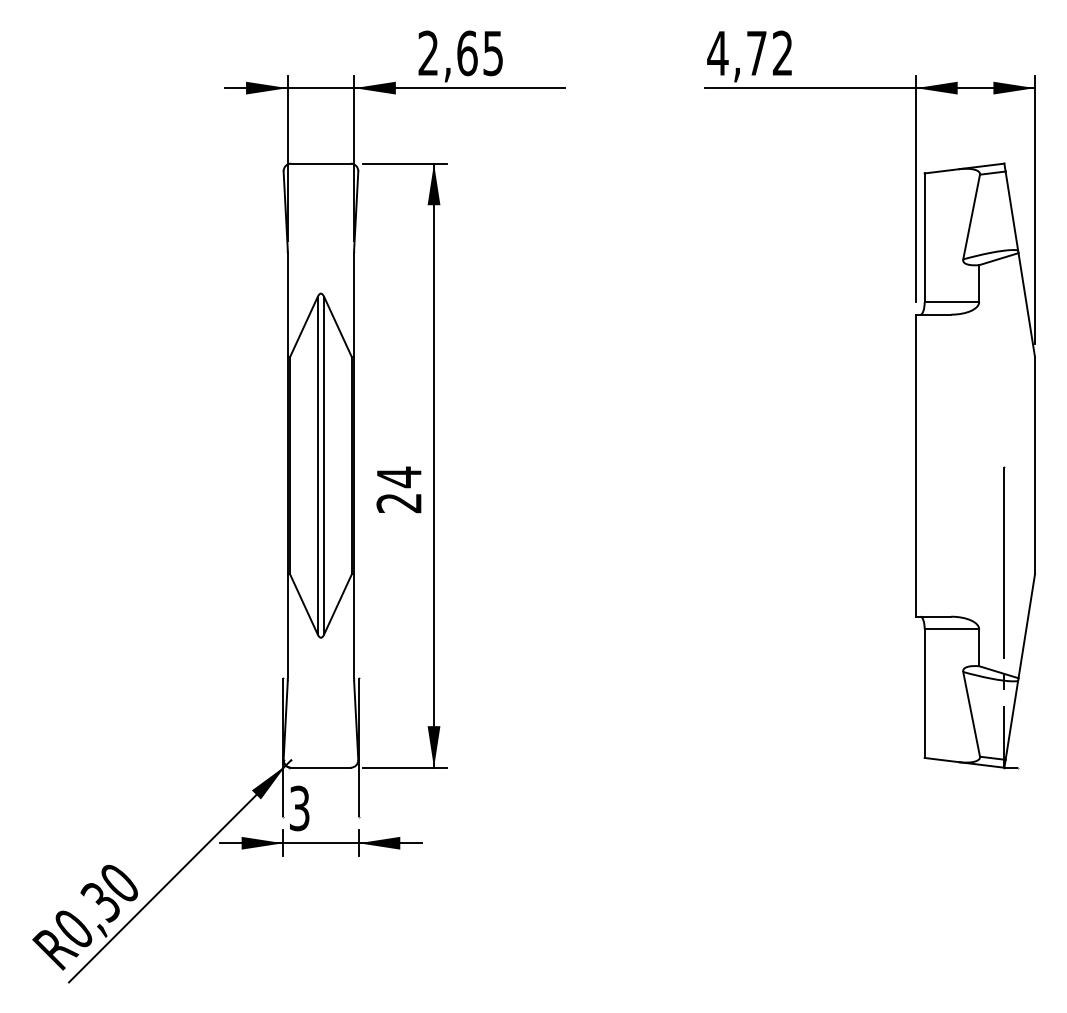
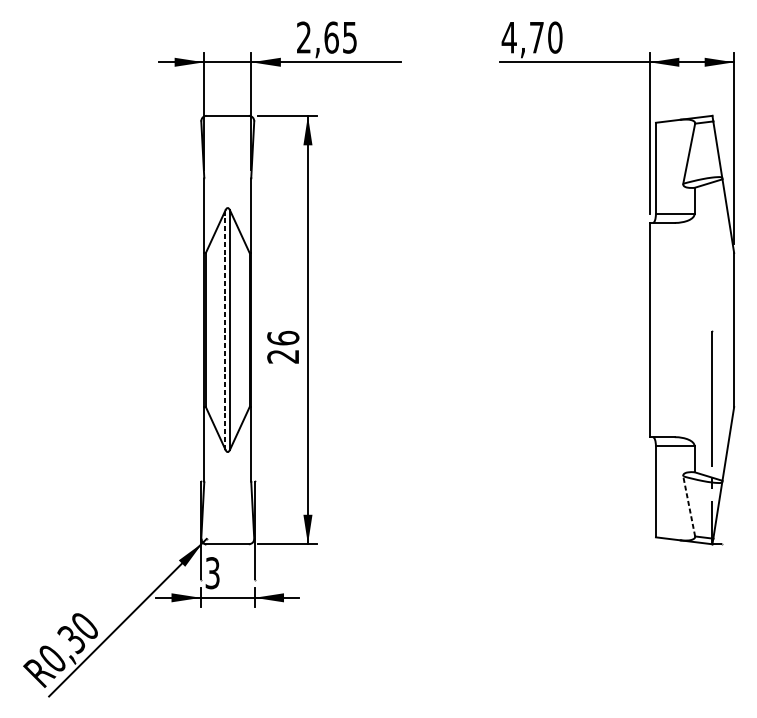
text: (782, 53) -> (555, 37), 4,72 -> 4,70
line: (317, 465) -> (225, 329), solid -> dashed
text: (399, 477) -> (283, 338), 24 -> 26
line: (971, 713) -> (689, 505), solid -> dashed

